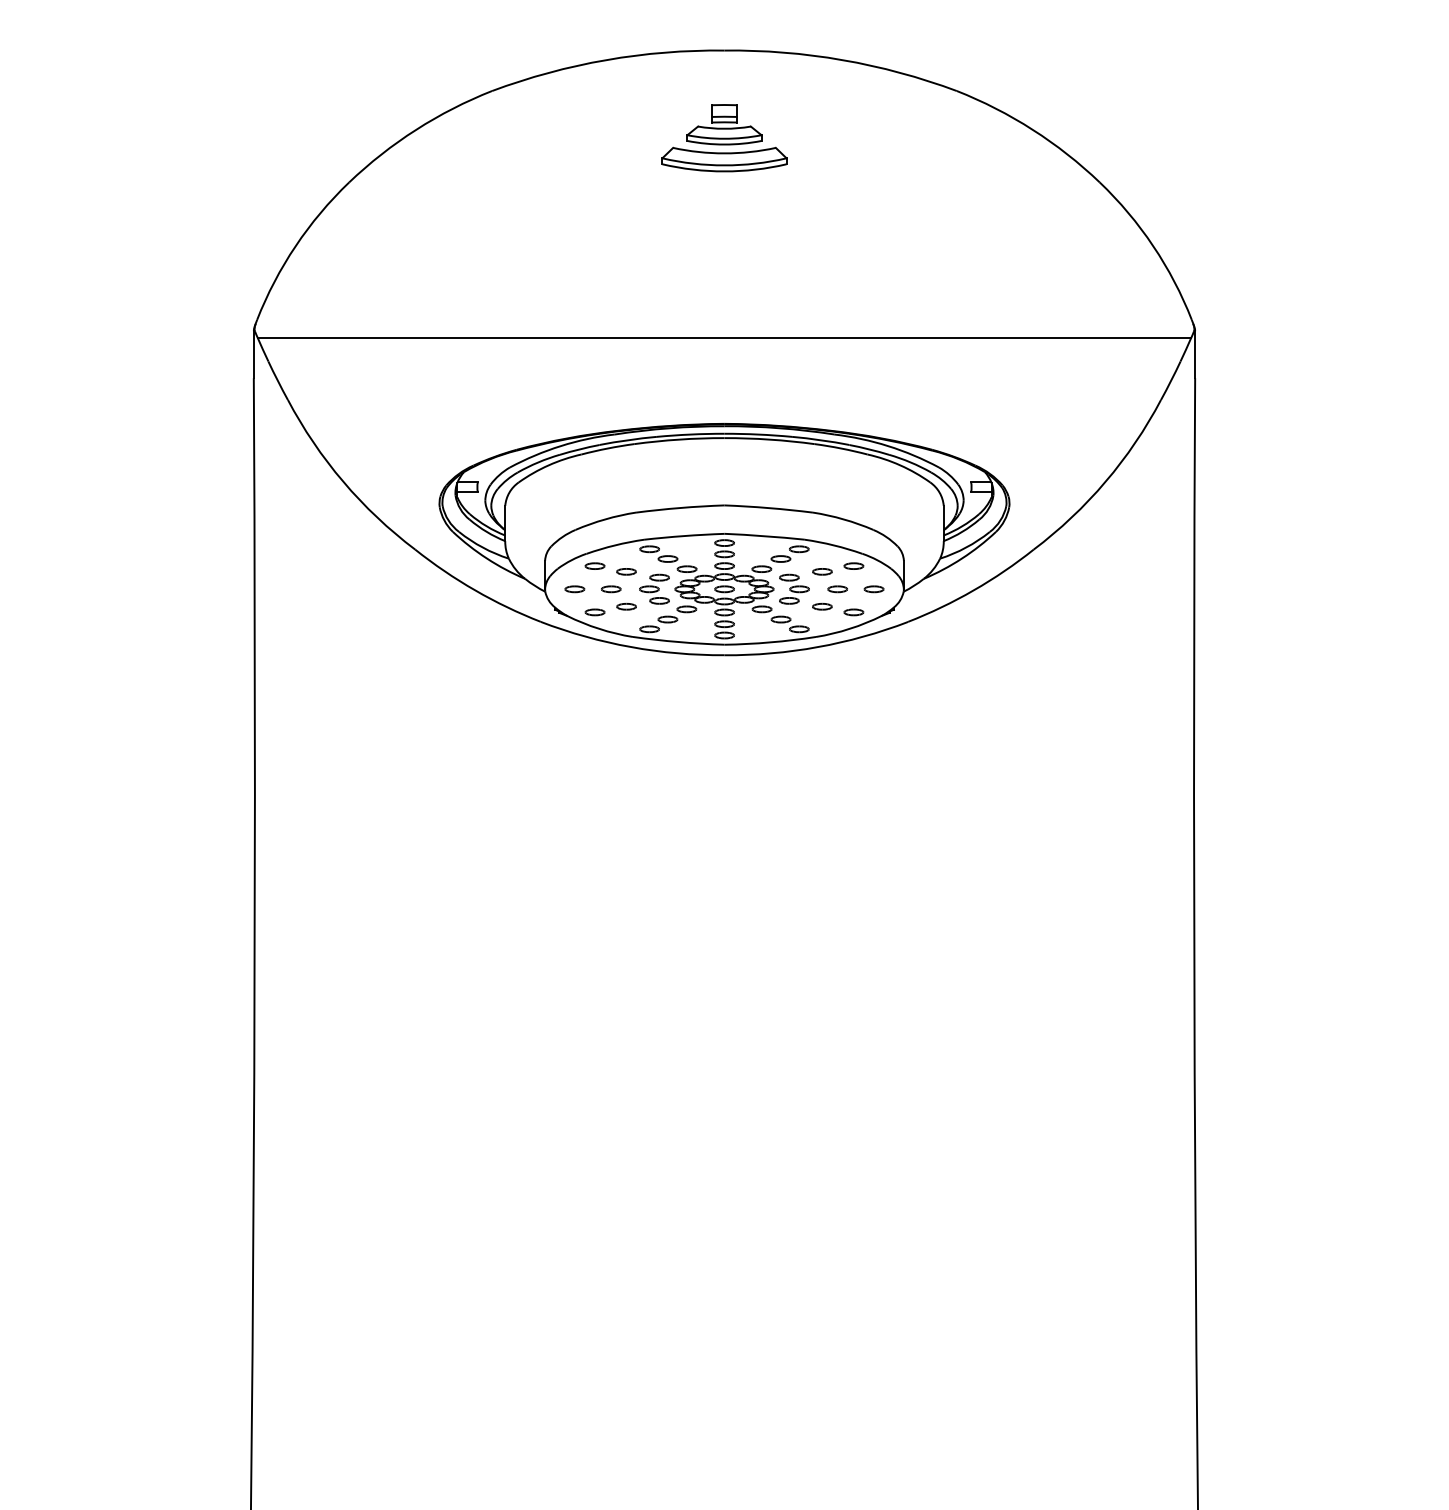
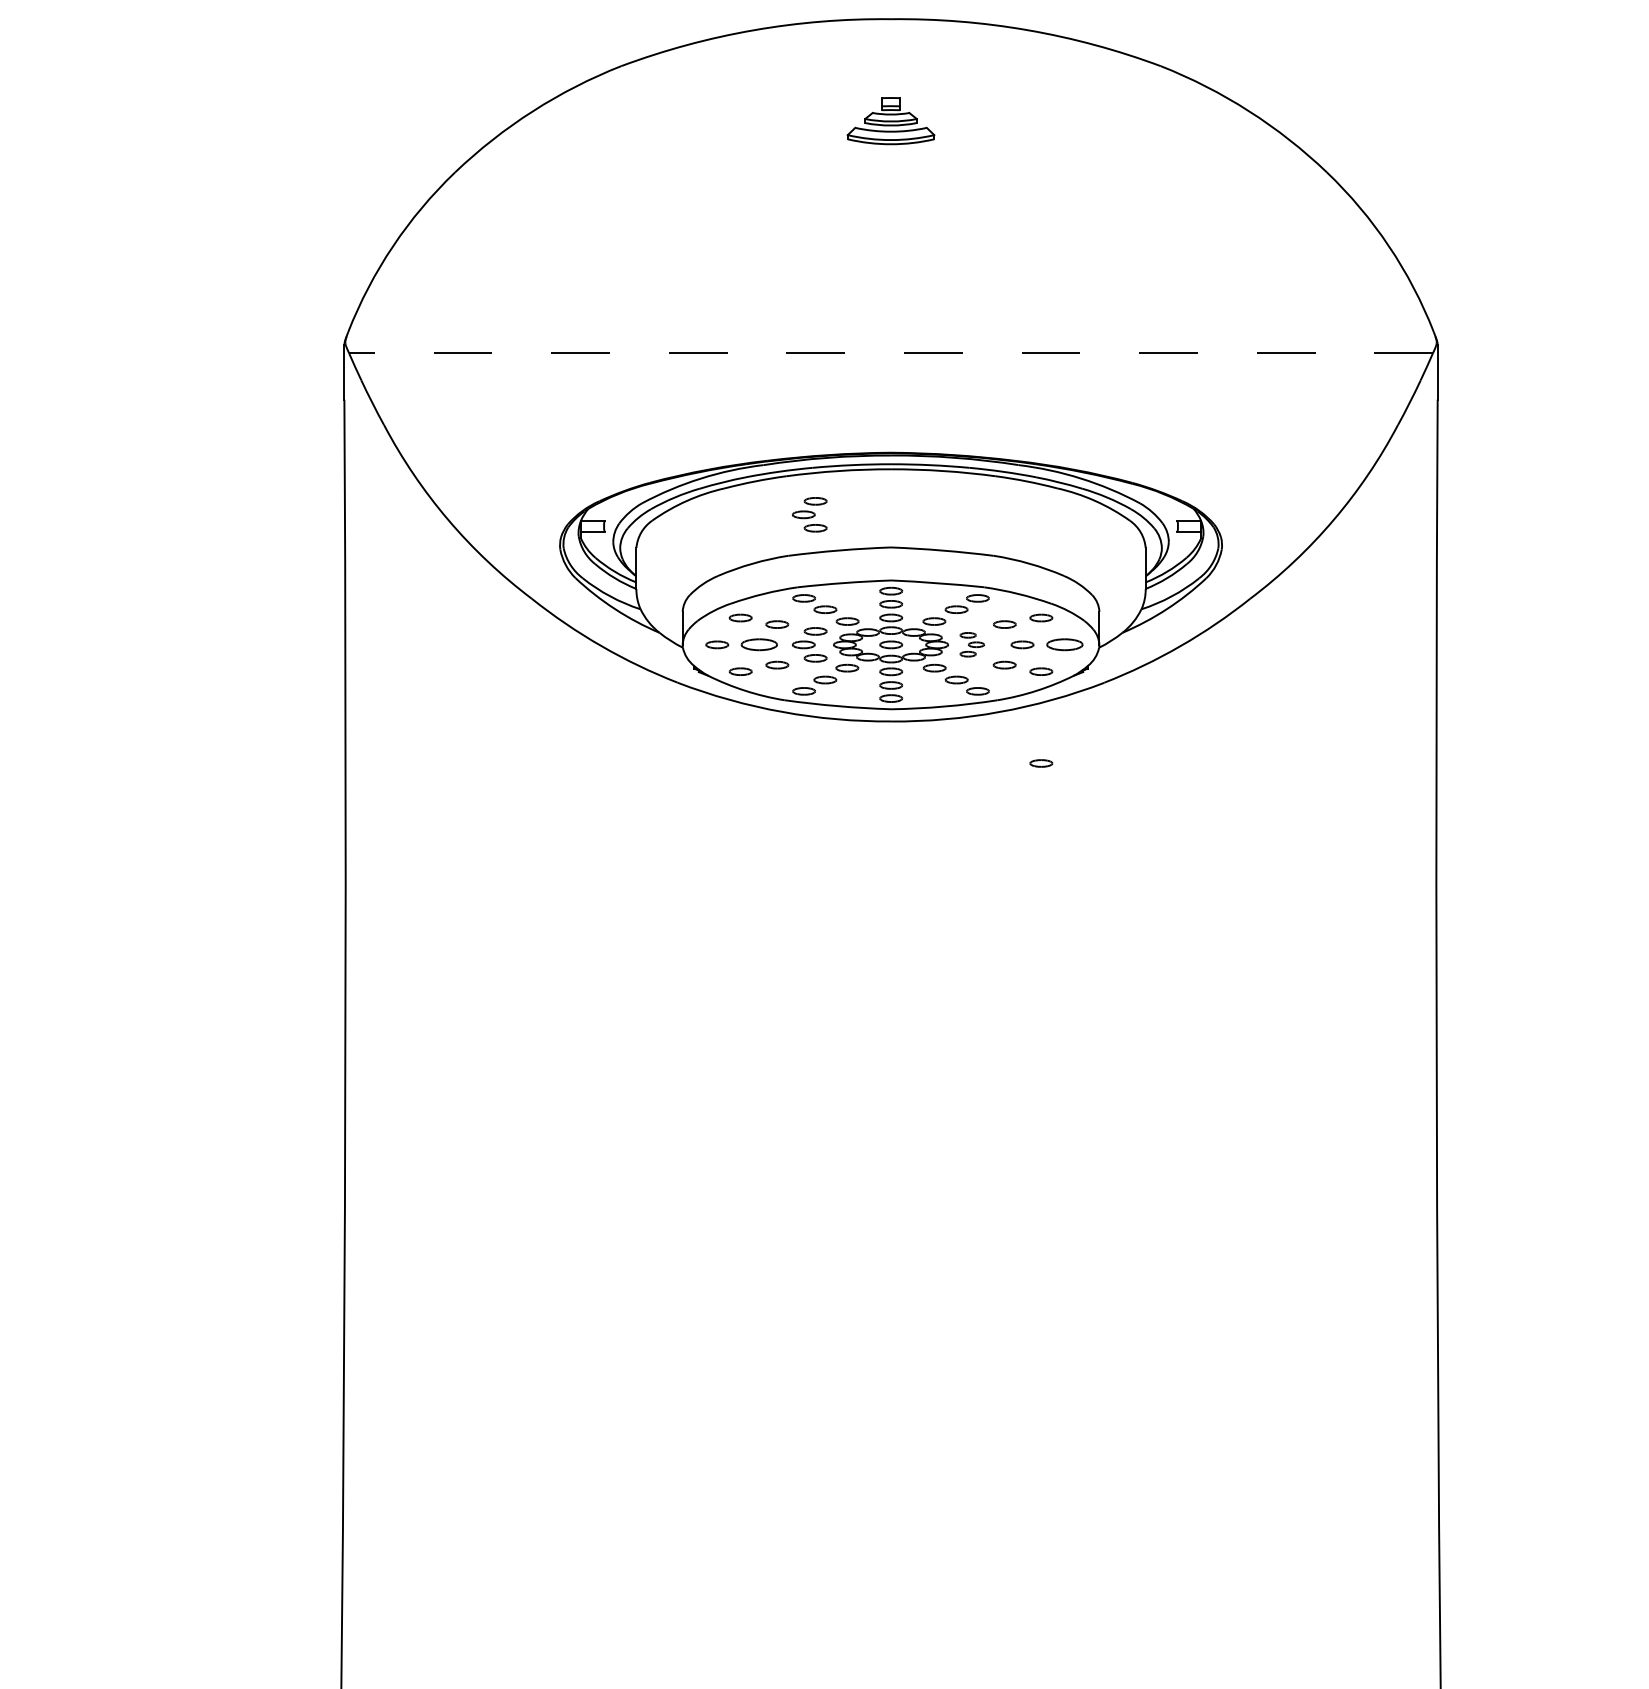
part: (724, 138) -> (891, 121), size x0.6
line: (724, 337) -> (891, 352), solid -> dashed
part: (654, 476) -> (809, 513), added
part: (794, 588) -> (972, 643), size x0.7
part: (611, 589) -> (759, 645), size x1.6
part: (873, 589) -> (1064, 645), size x1.6
part: (853, 691) -> (1040, 763), added

